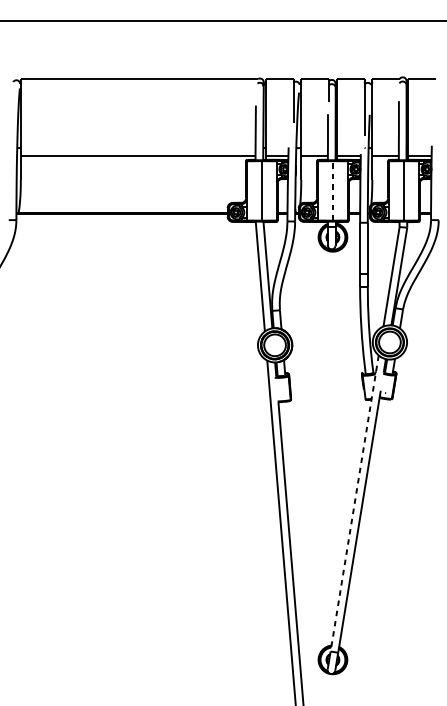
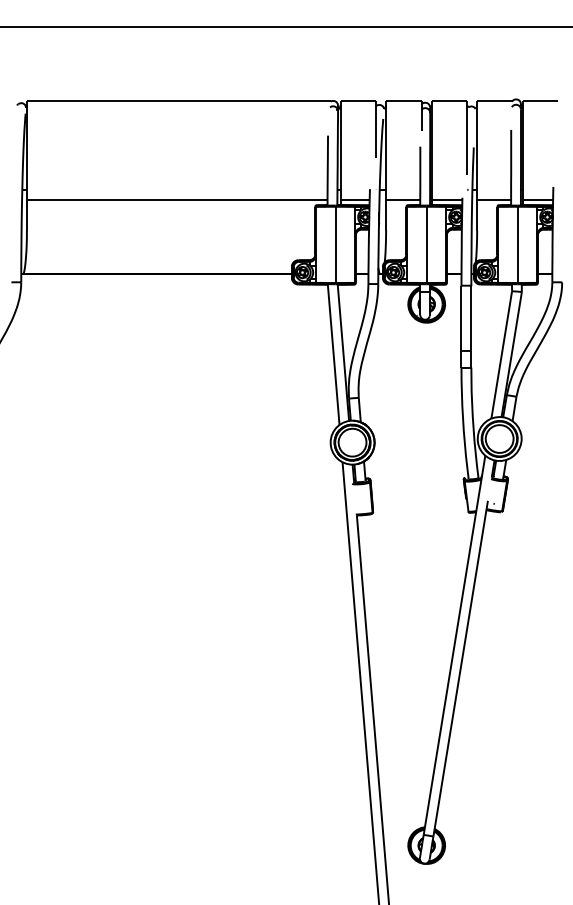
line: (332, 190) -> (426, 244), dashed -> solid
line: (354, 503) -> (454, 645), dashed -> solid

